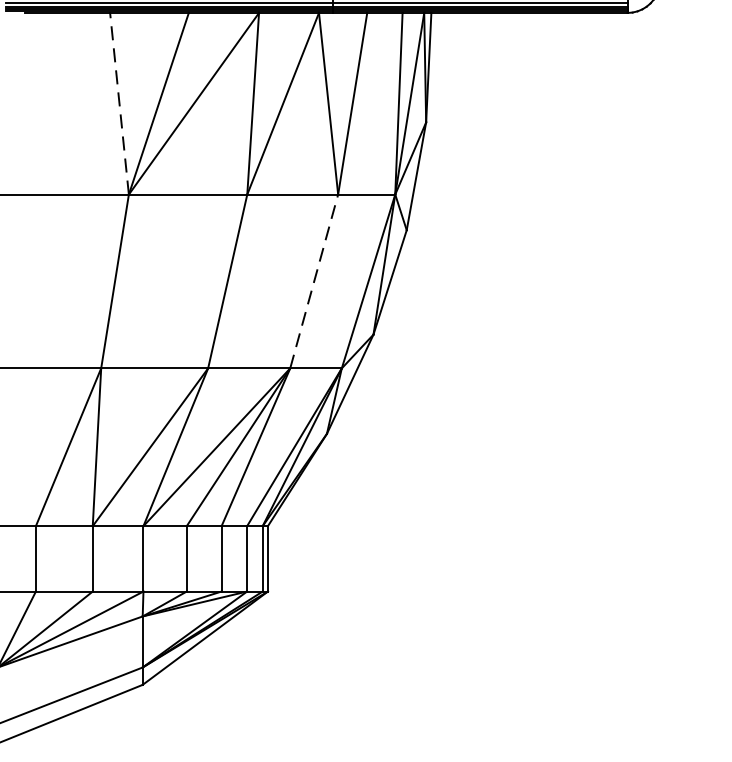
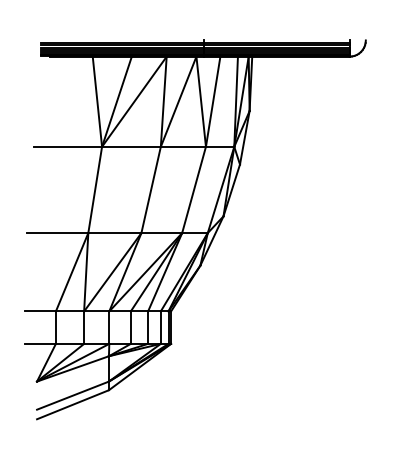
line: (119, 103) -> (97, 101), dashed -> solid
line: (315, 280) -> (194, 189), dashed -> solid

